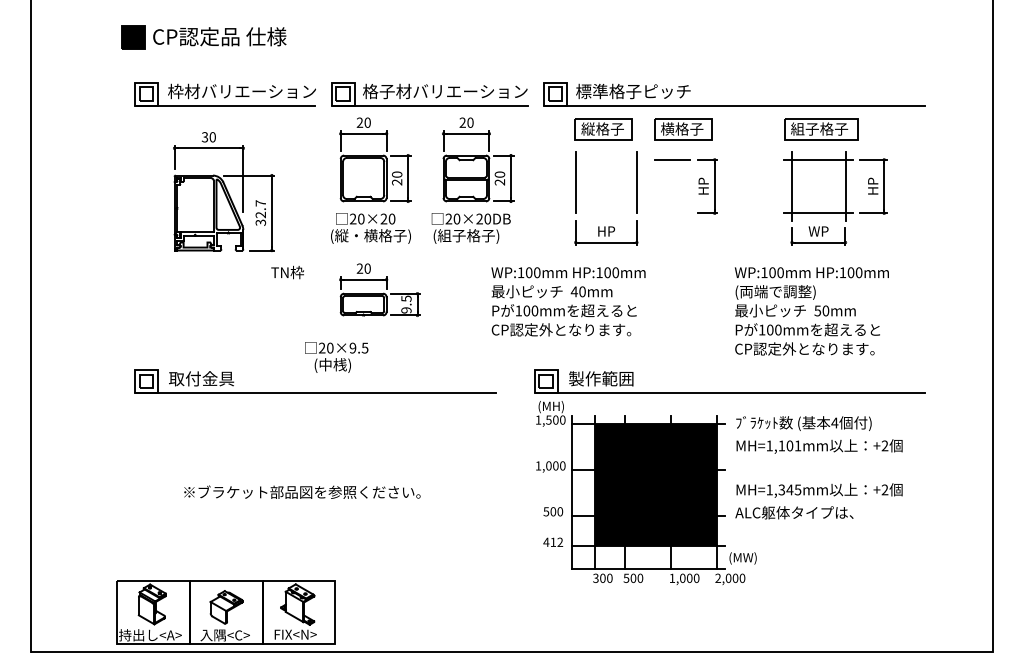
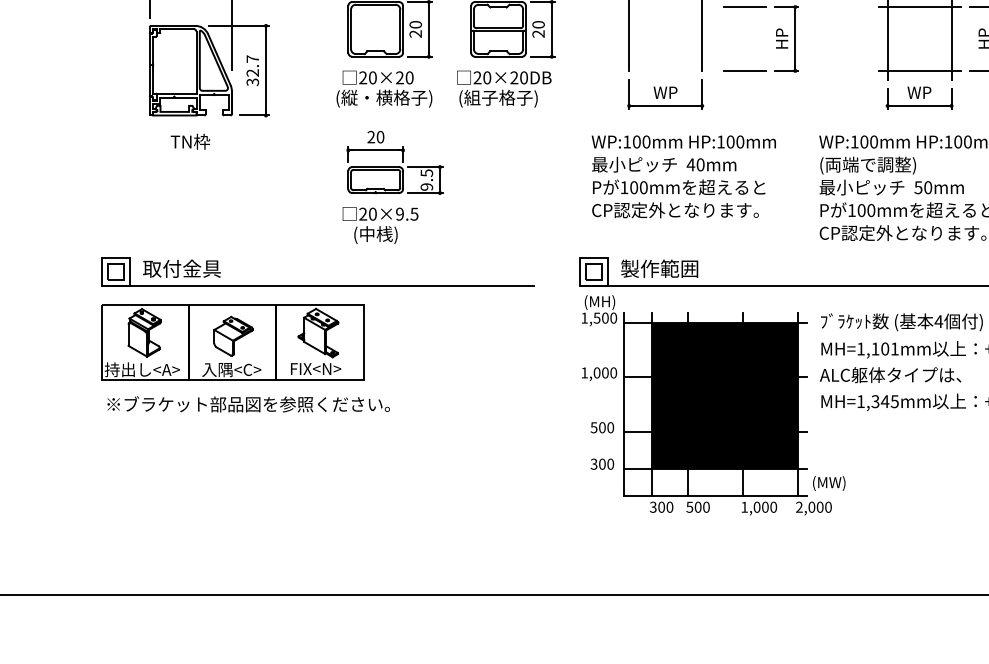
line: (672, 213) -> (744, 71), added
text: (606, 231) -> (665, 92), HP -> WP
text: (287, 272) -> (190, 141), moved
text: (568, 301) -> (683, 176), moved
text: (336, 357) -> (380, 225), moved
text: (302, 491) -> (248, 403), moved
text: (794, 512) -> (890, 374), moved
text: (553, 541) -> (602, 463), 412 -> 300
part: (225, 612) -> (232, 342), moved

